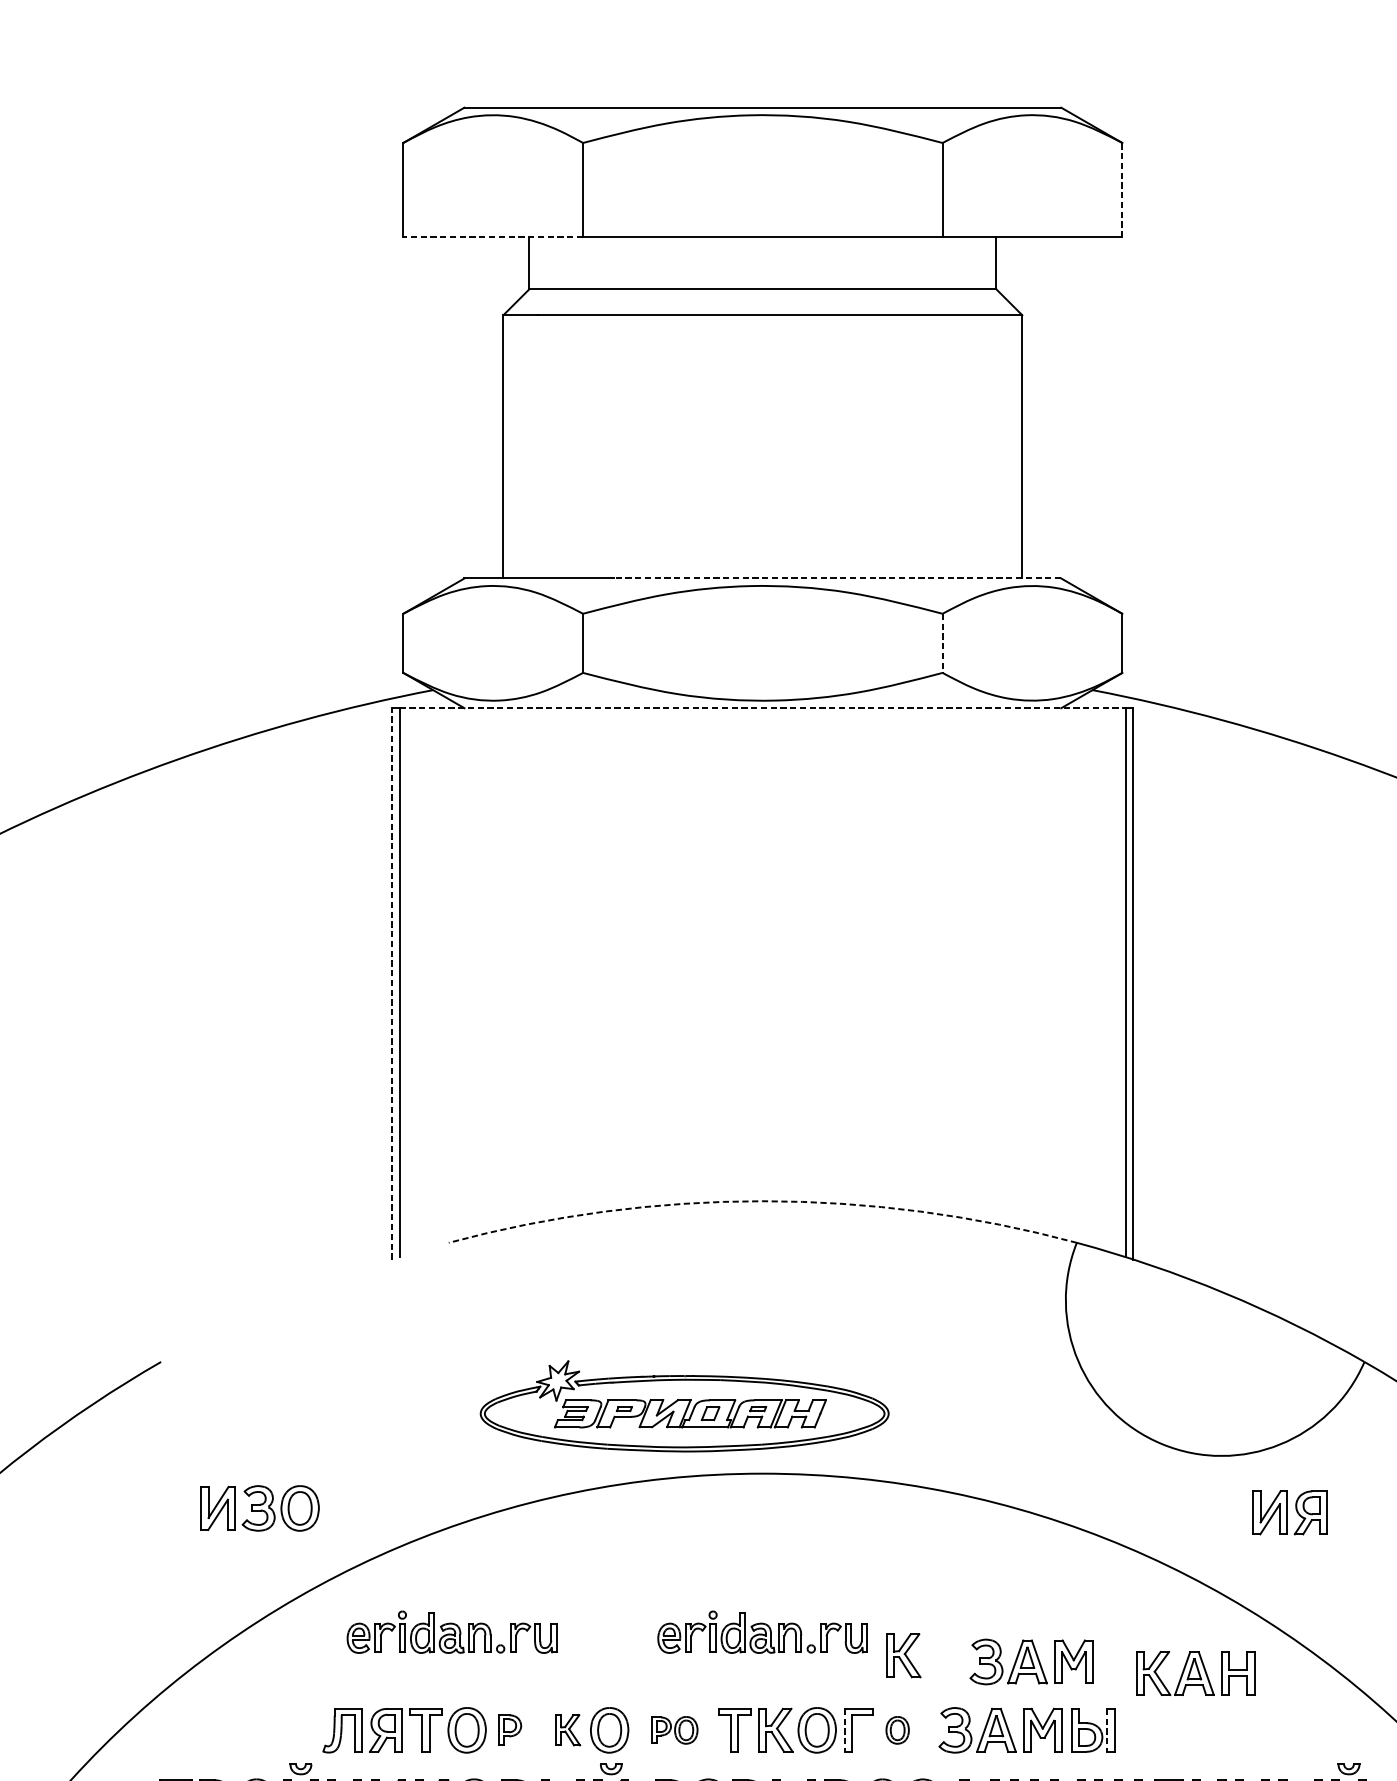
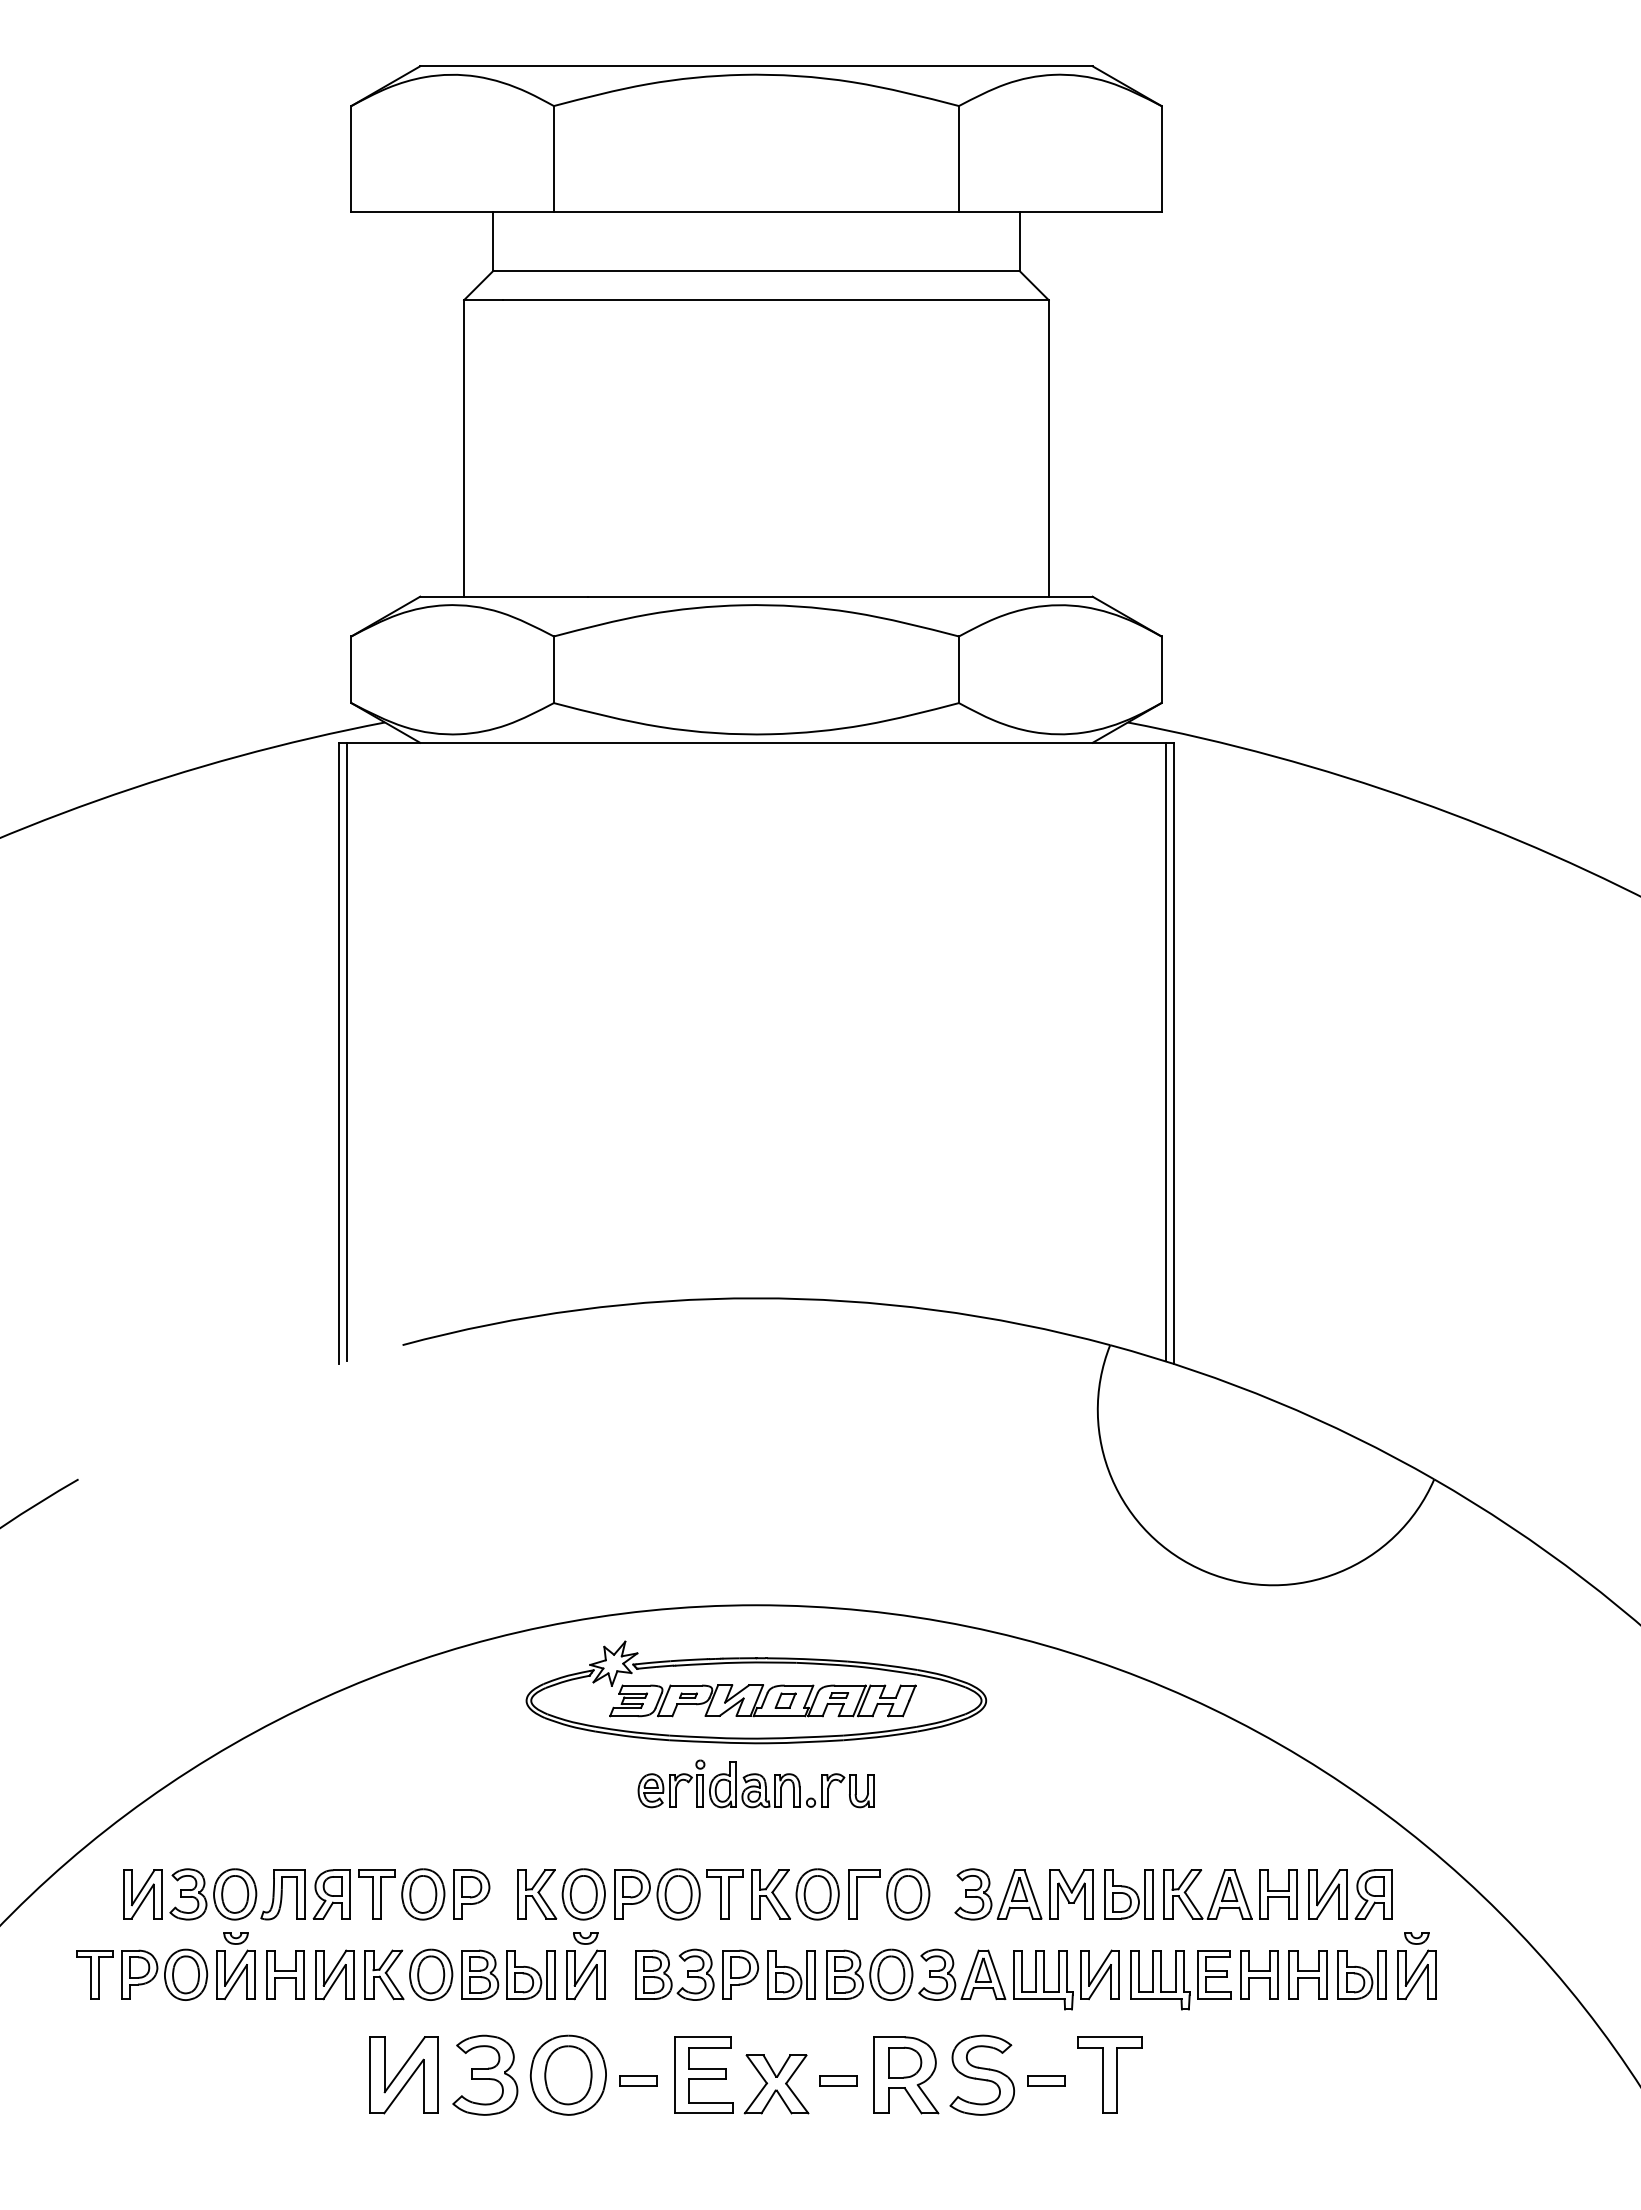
line: (1122, 189) -> (1161, 158), dashed -> solid
line: (493, 237) -> (452, 212), dashed -> solid
line: (836, 578) -> (839, 596), dashed -> solid
line: (942, 643) -> (958, 670), dashed -> solid
line: (762, 707) -> (756, 742), dashed -> solid
line: (391, 983) -> (338, 1053), dashed -> solid
arc: (762, 1201) -> (756, 1298), dashed -> solid
part: (684, 1406) -> (756, 1692), moved
part: (260, 1508) -> (190, 1894), moved
part: (1290, 1512) -> (1350, 1894), moved
part: (451, 1631) -> (405, 1783), removed
part: (903, 1655) -> (914, 1810), removed
part: (1030, 1662) -> (1058, 1817), removed
part: (1195, 1673) -> (1230, 1894), moved
part: (509, 1730) -> (471, 1894), size x1.43
part: (568, 1730) -> (537, 1894), size x1.43
part: (675, 1730) -> (657, 1894), size x1.67
line: (844, 1730) -> (848, 1894), dashed -> solid
part: (897, 1730) -> (908, 1894), size x1.67
line: (1107, 1730) -> (1144, 1894), dashed -> solid

